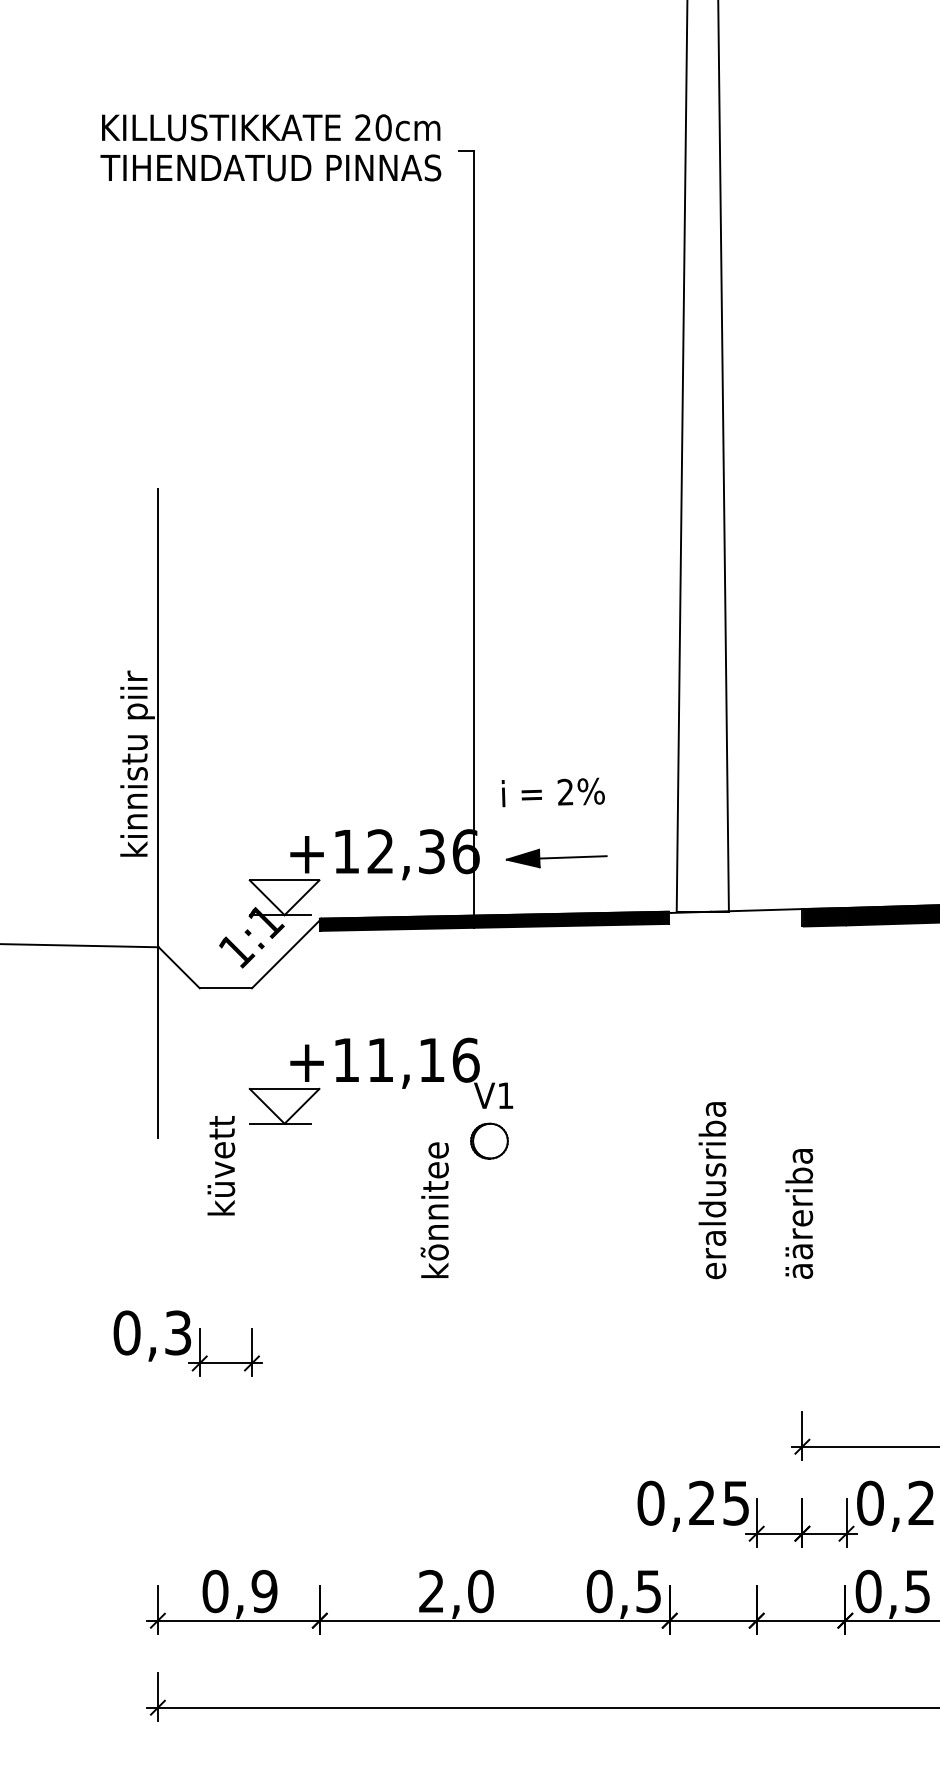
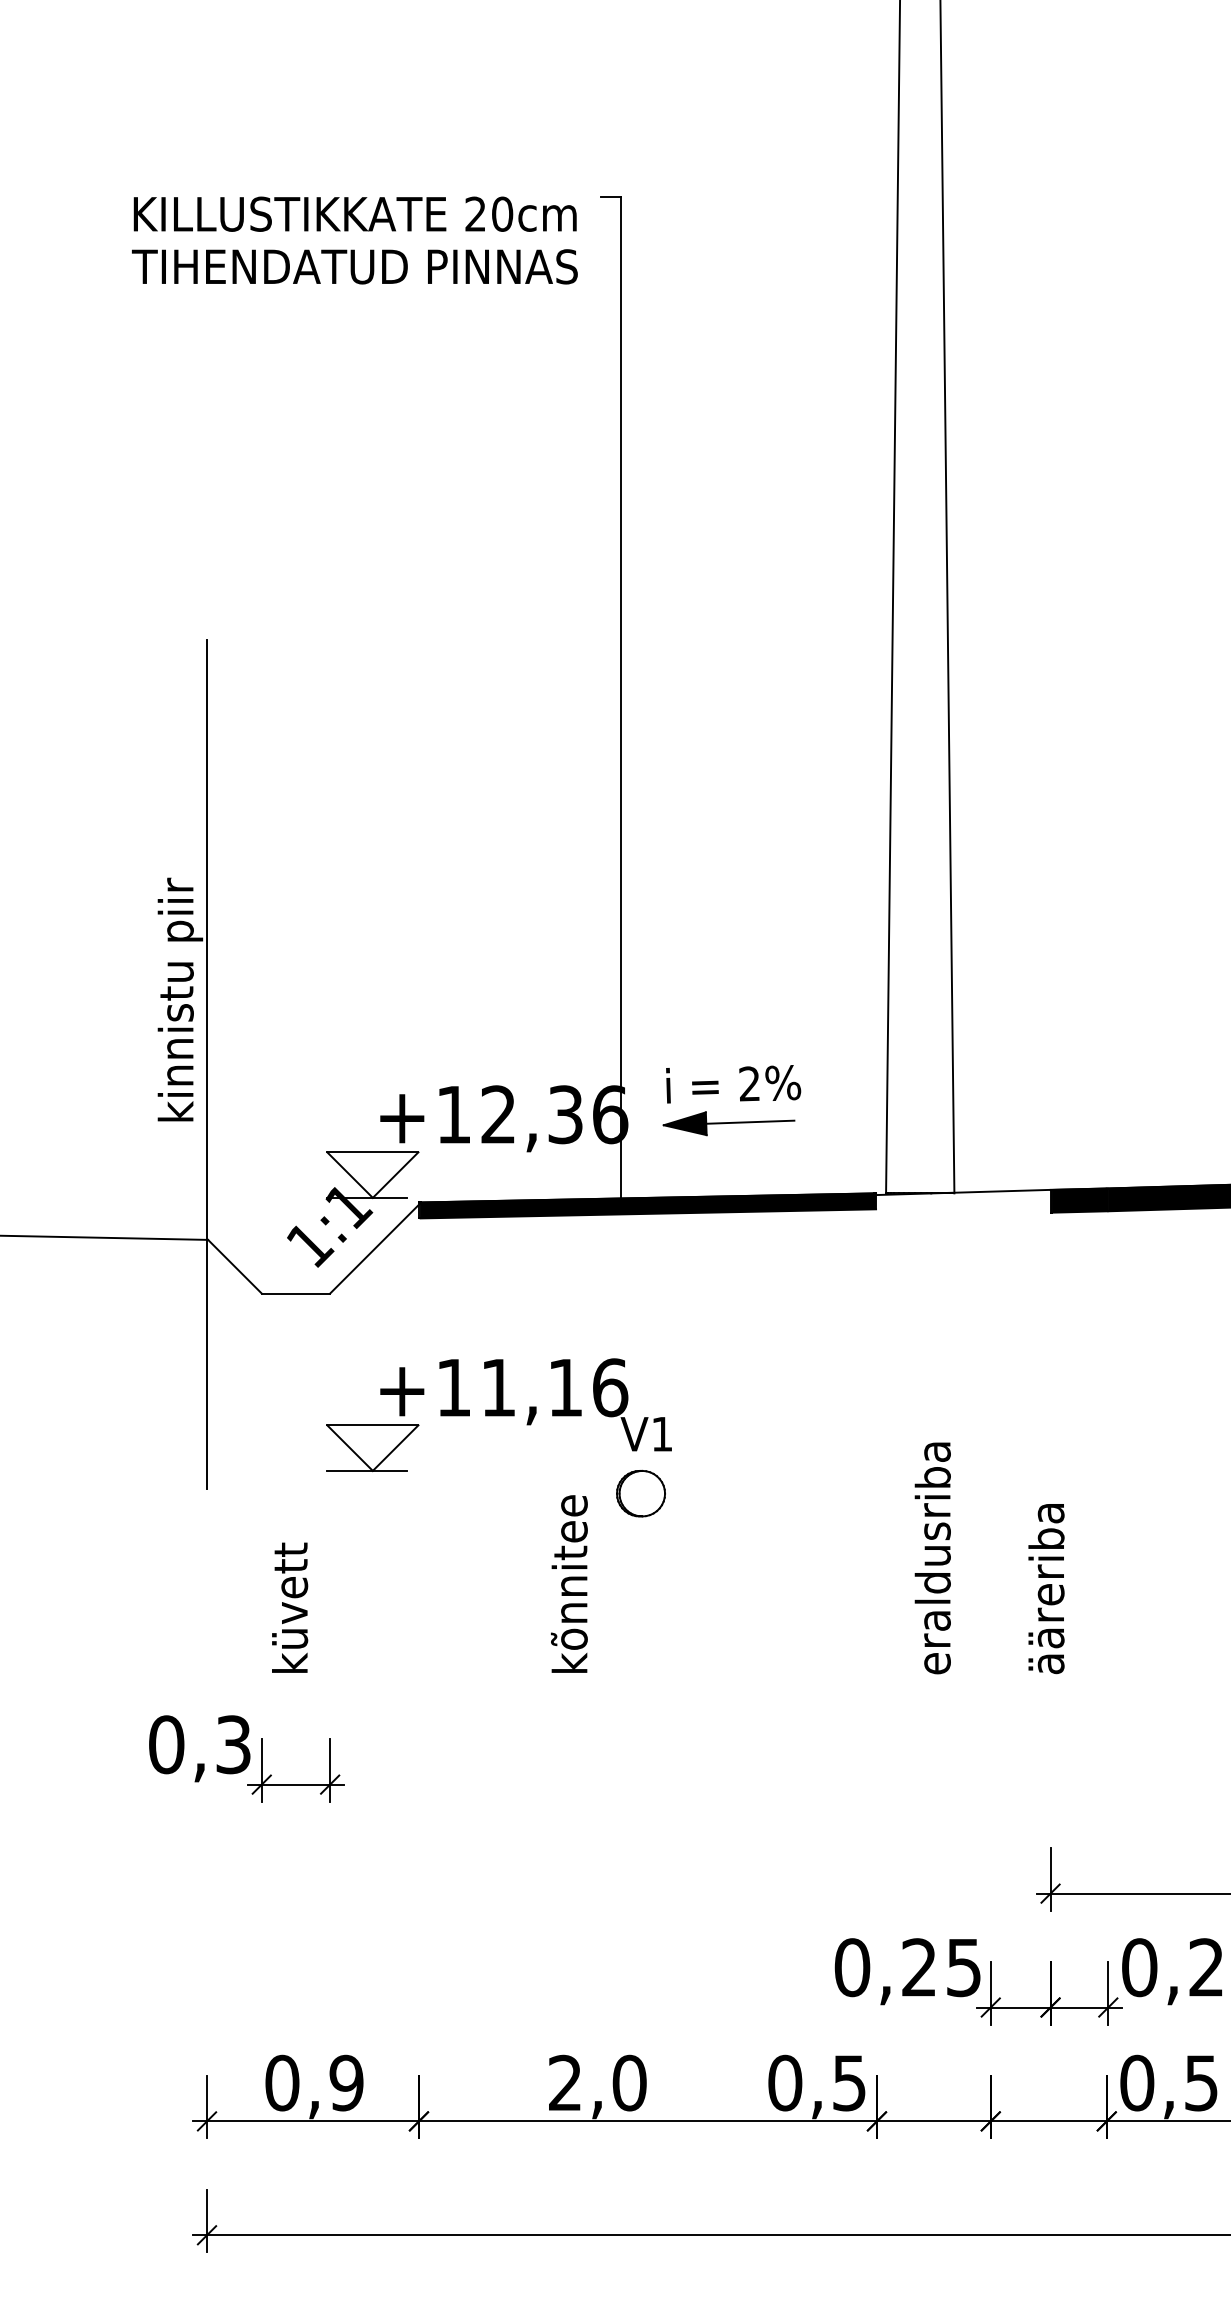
text: (270, 147) -> (354, 240), moved
text: (553, 792) -> (733, 1084), moved
text: (221, 1165) -> (290, 1607), moved

